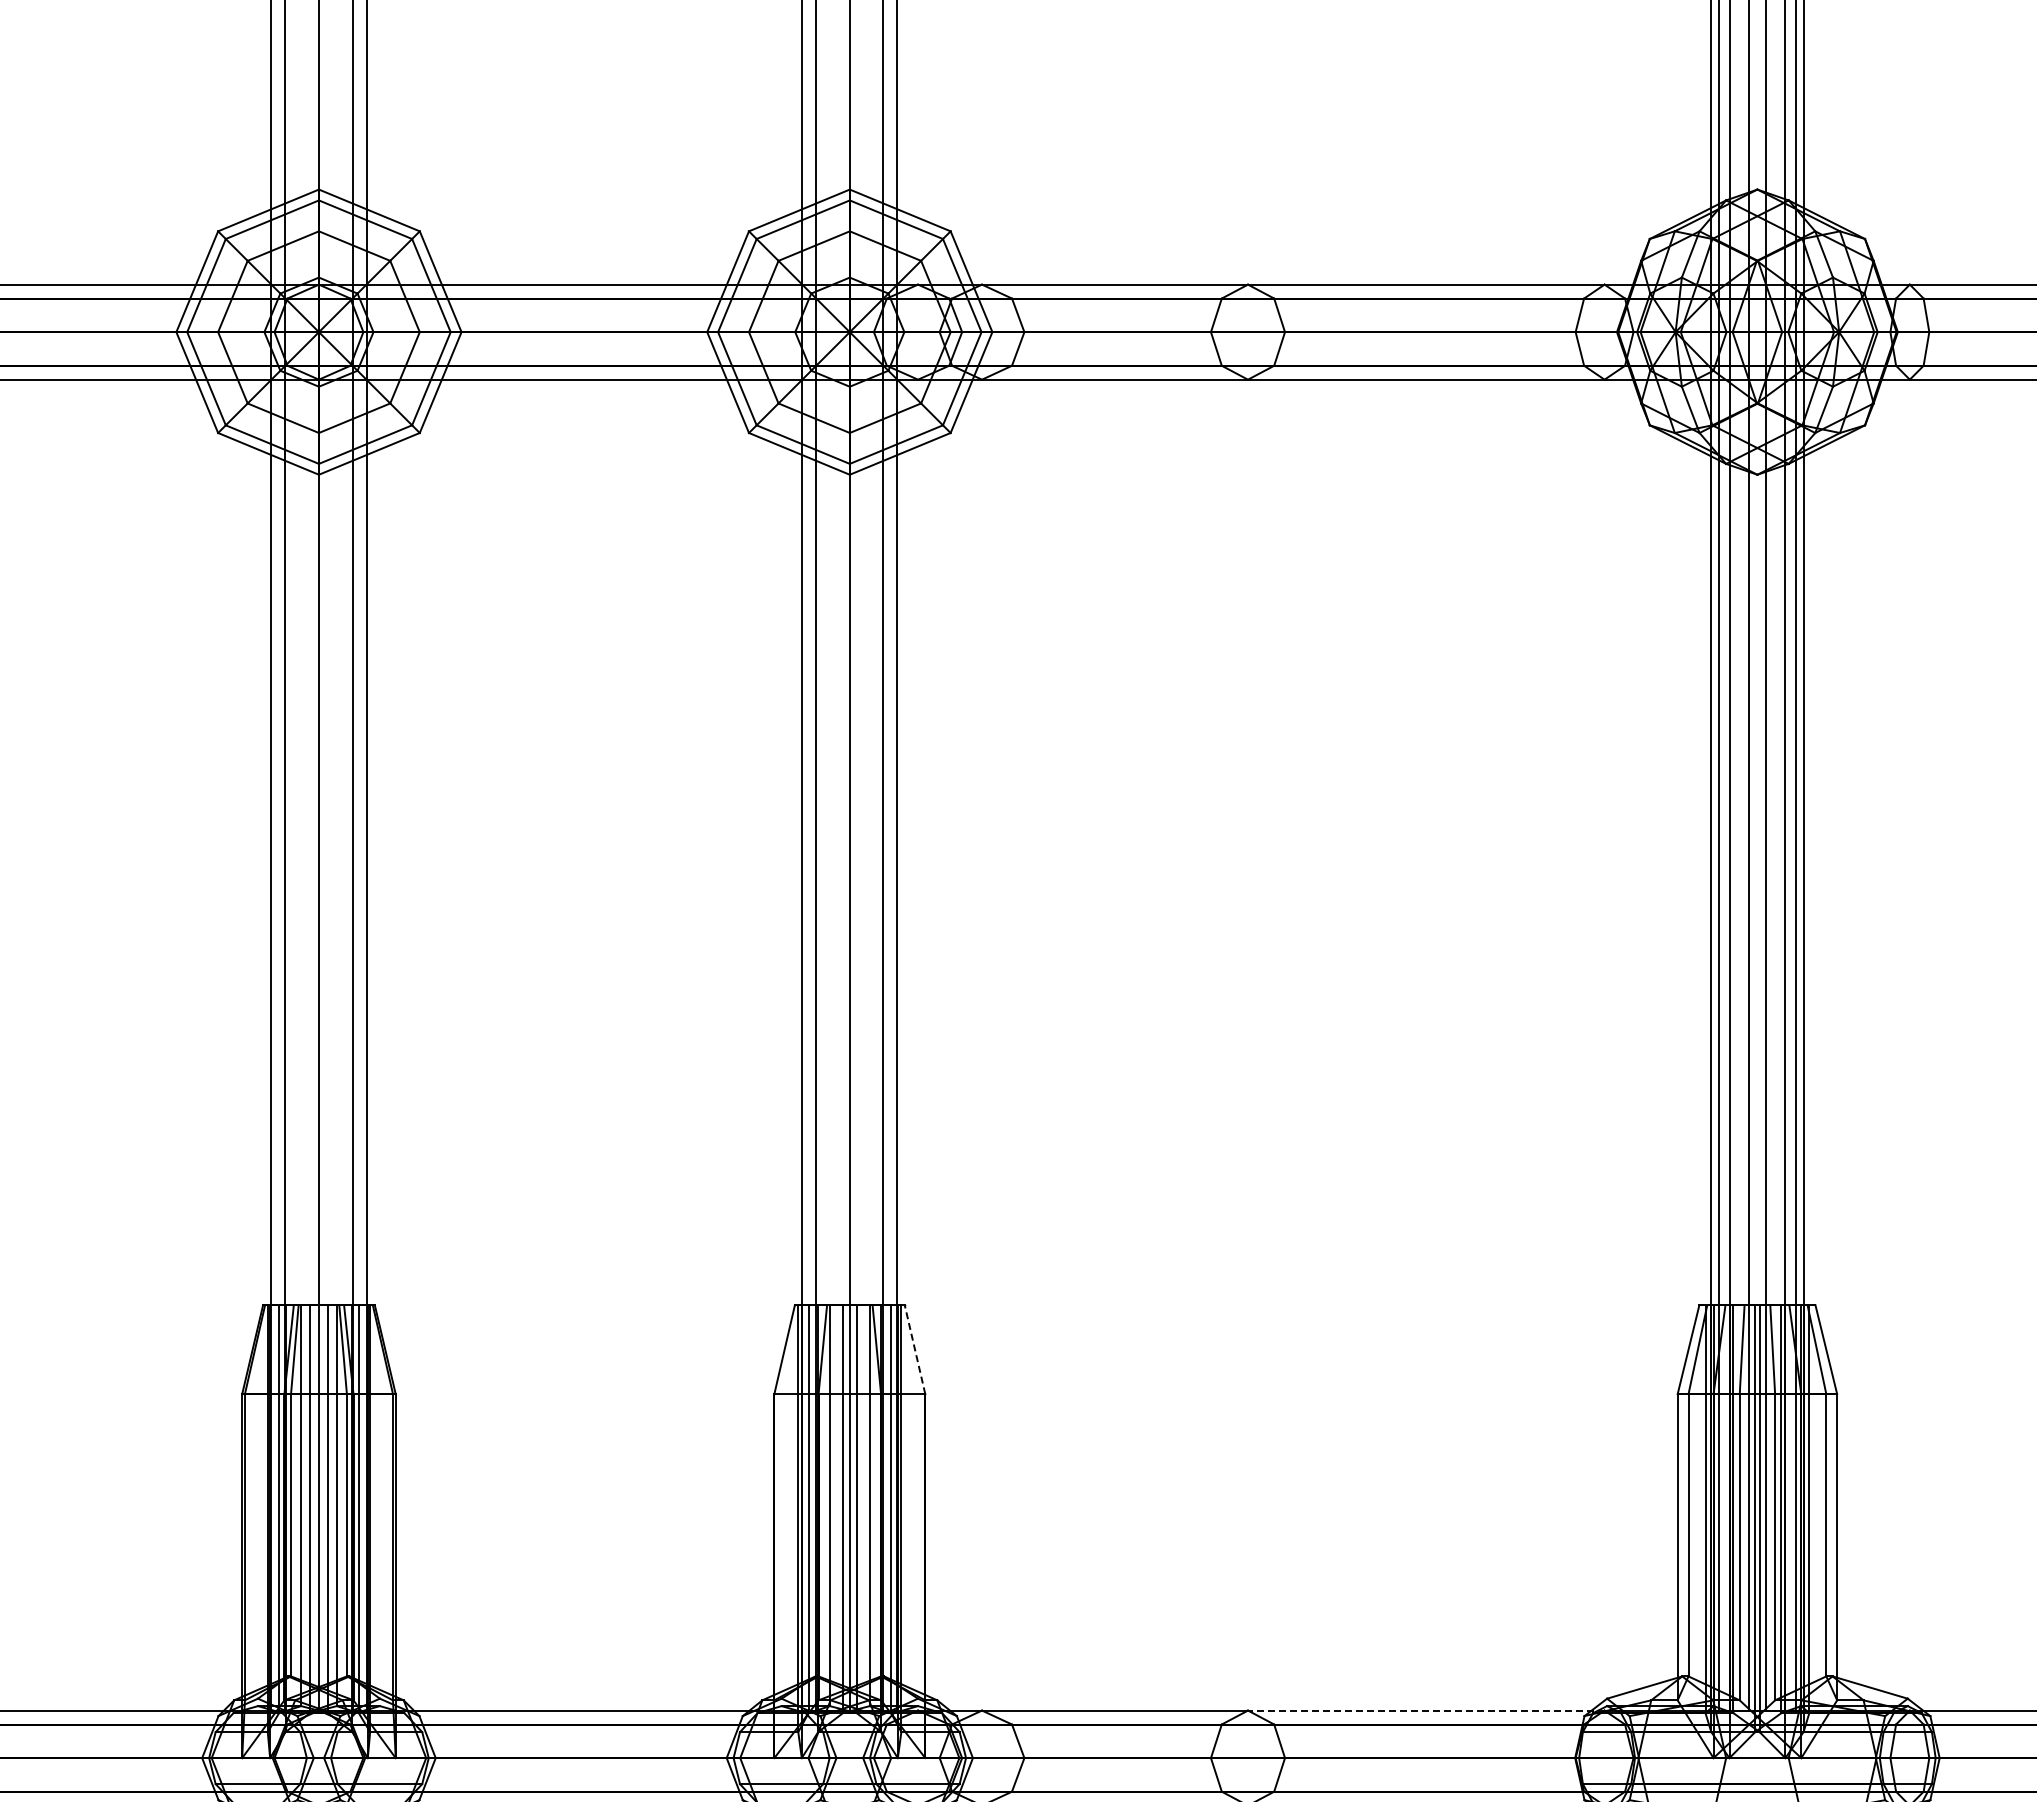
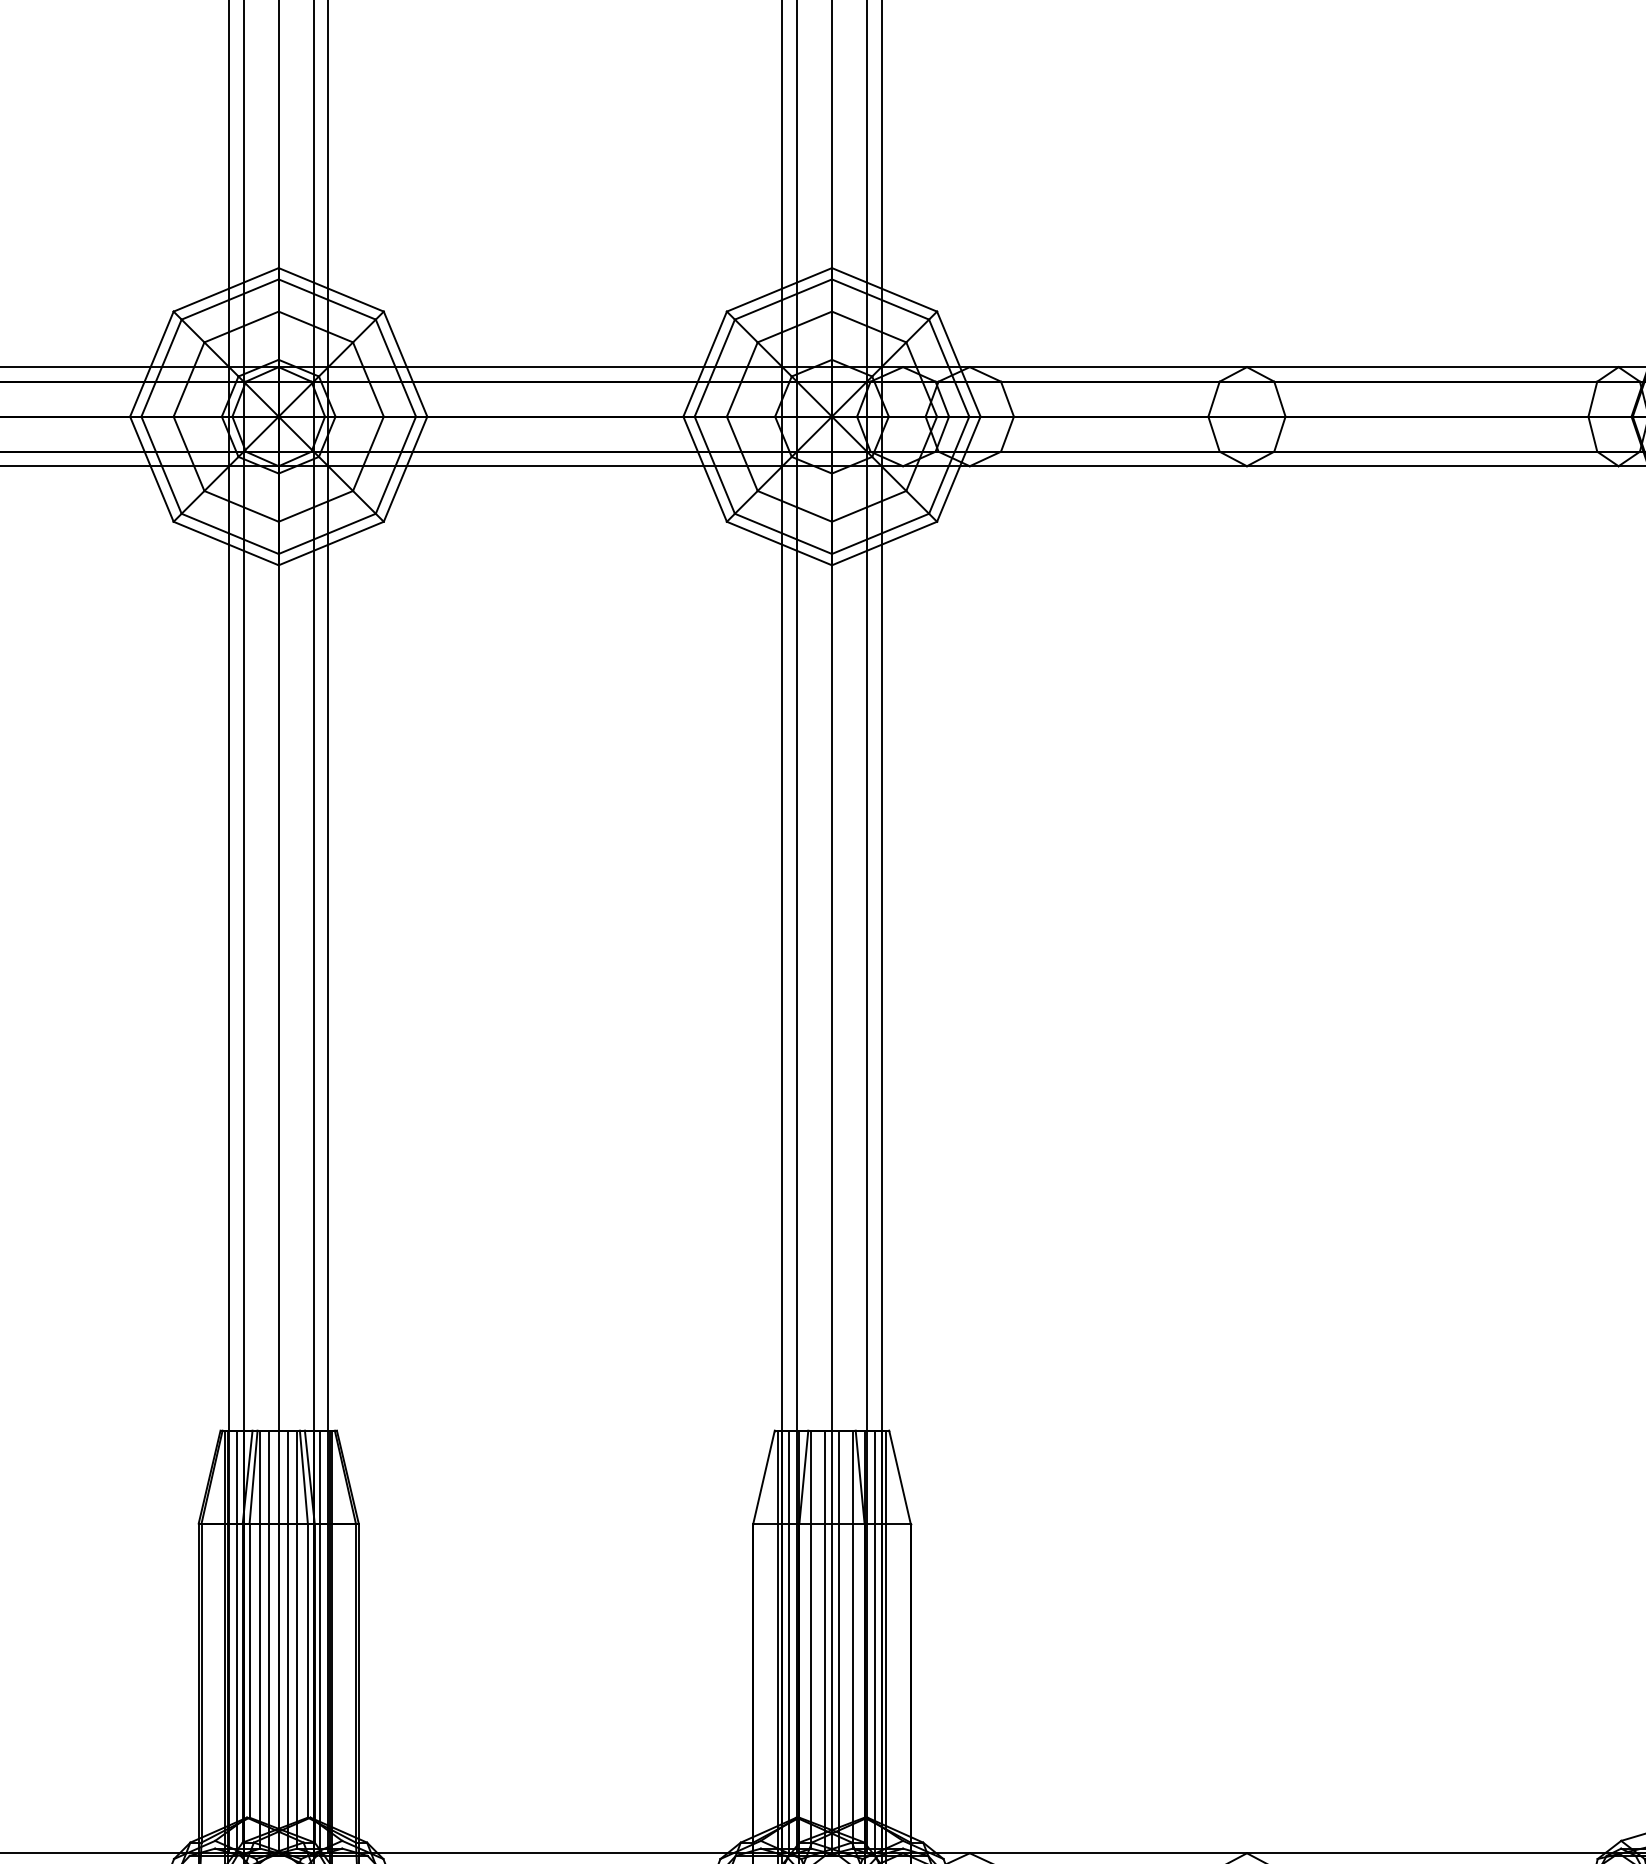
line: (915, 1349) -> (900, 1476), dashed -> solid
line: (1425, 1710) -> (1431, 1853), dashed -> solid

